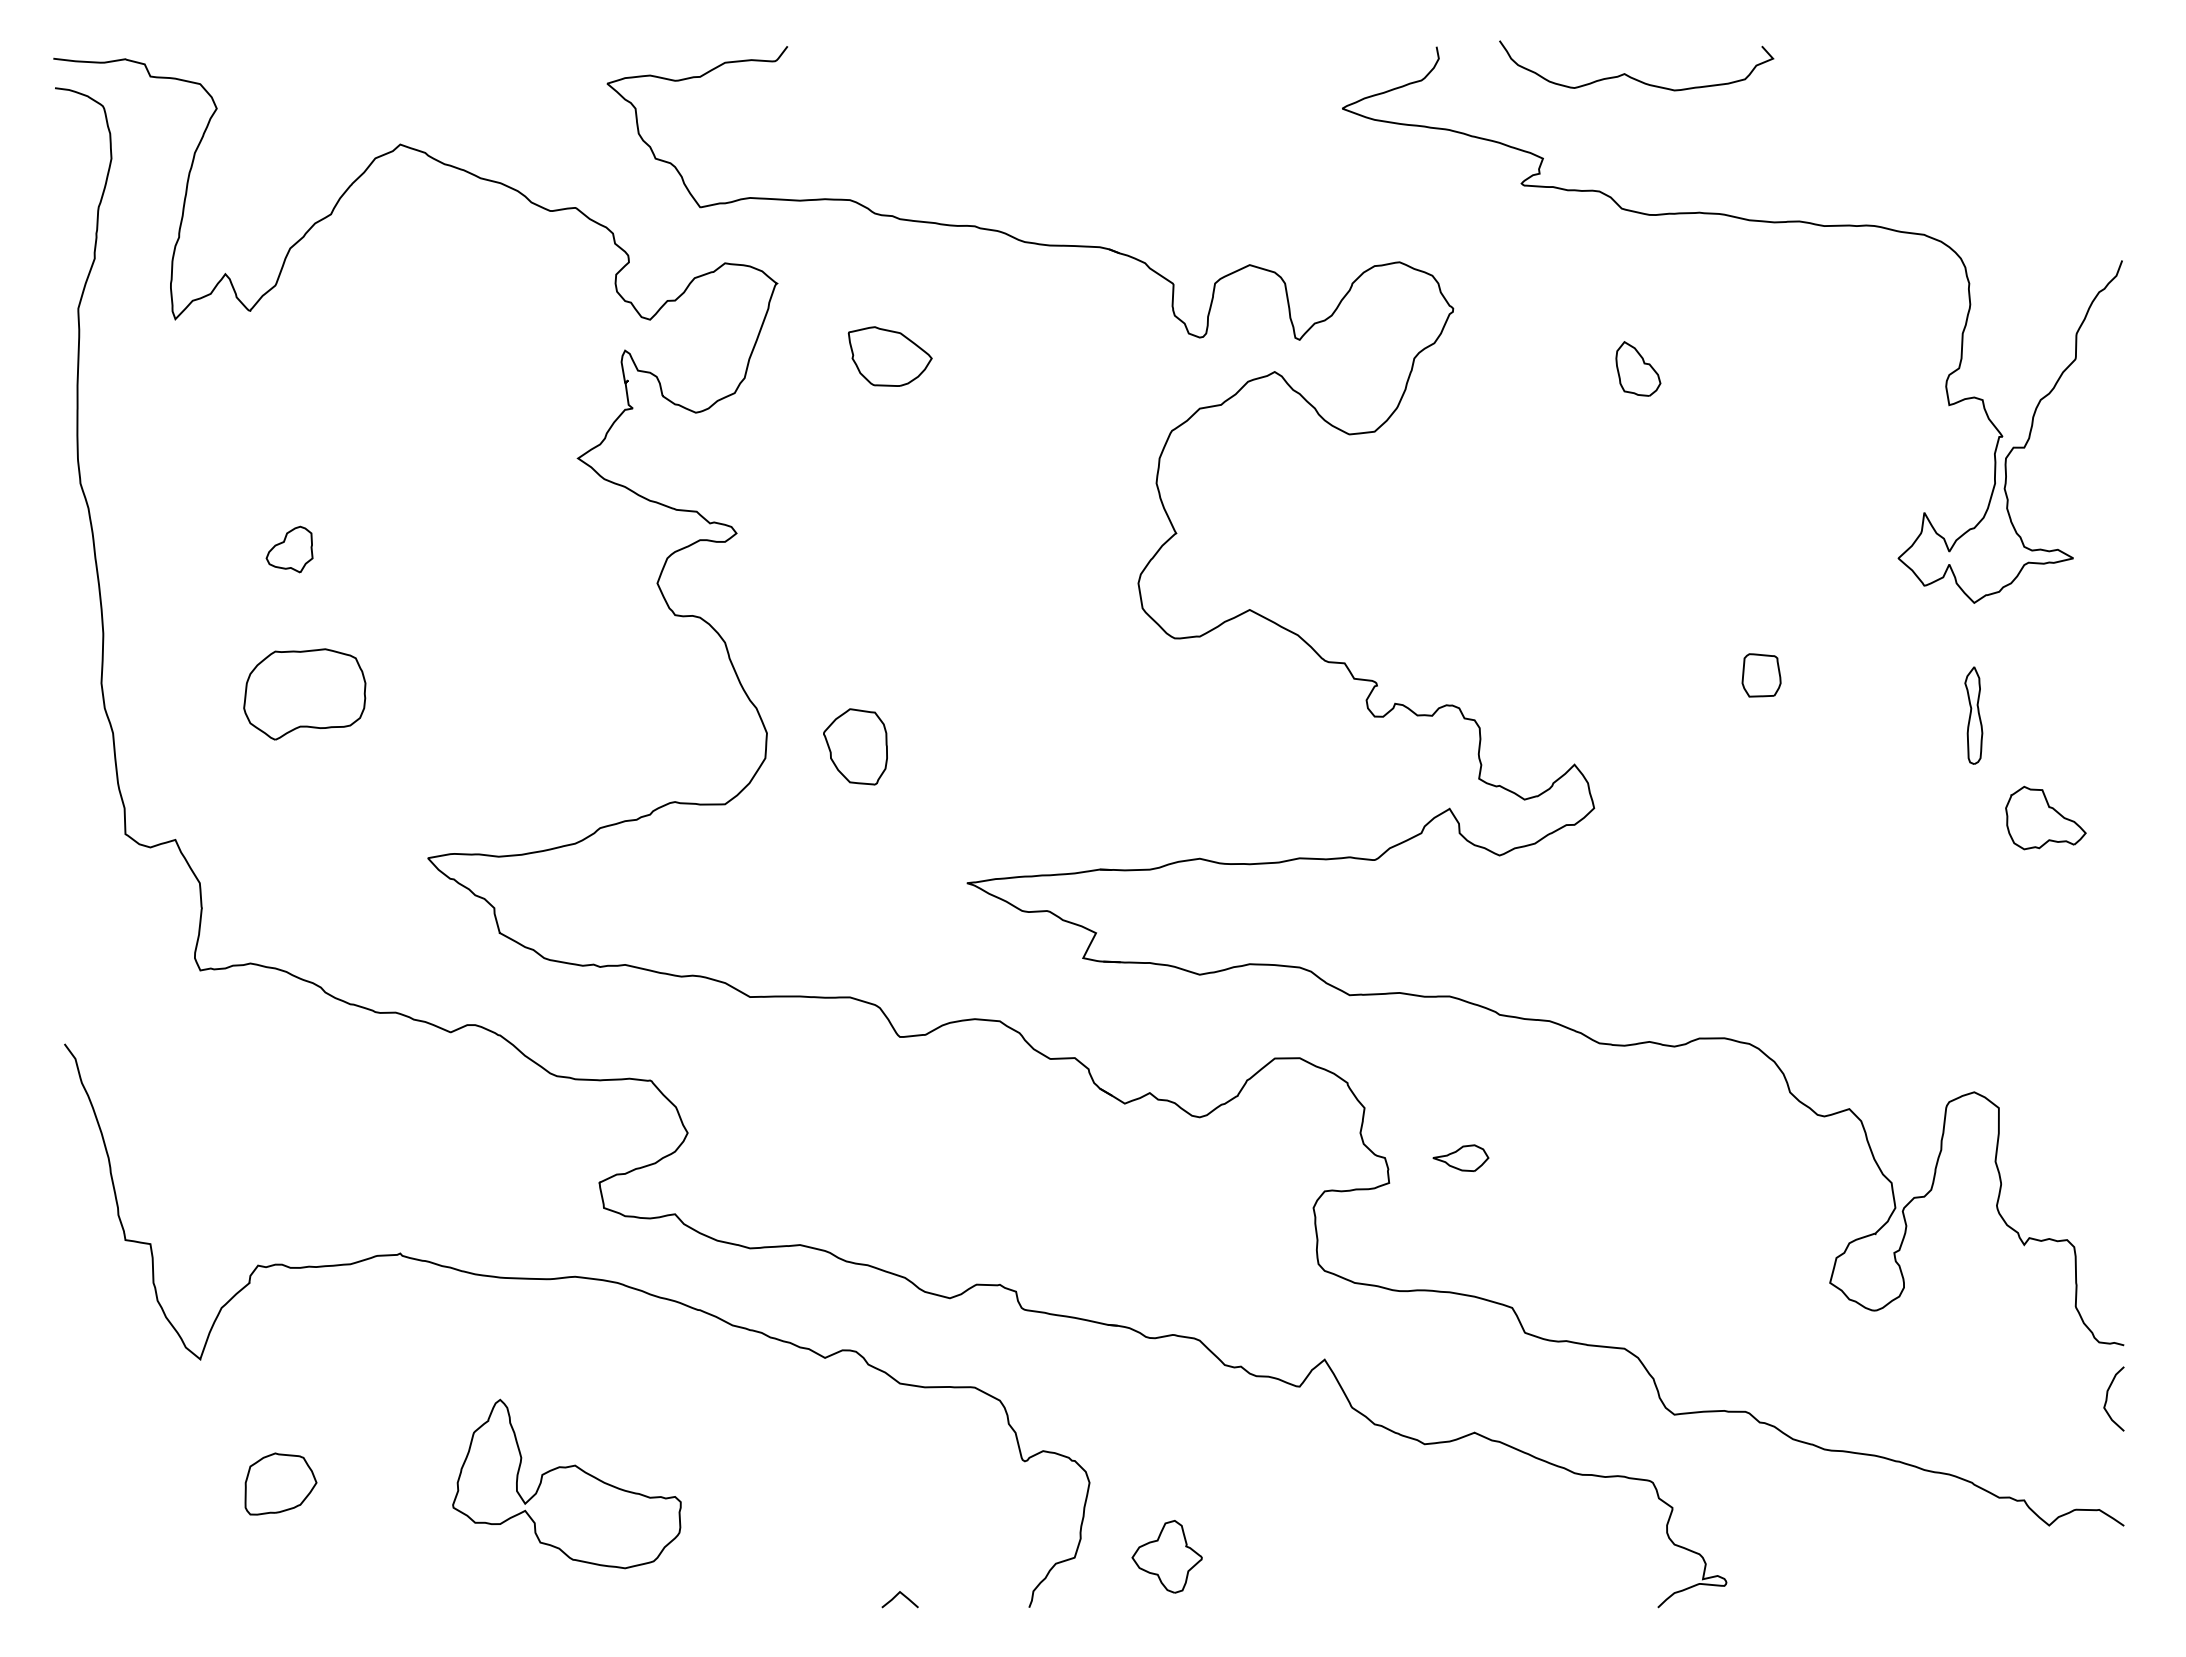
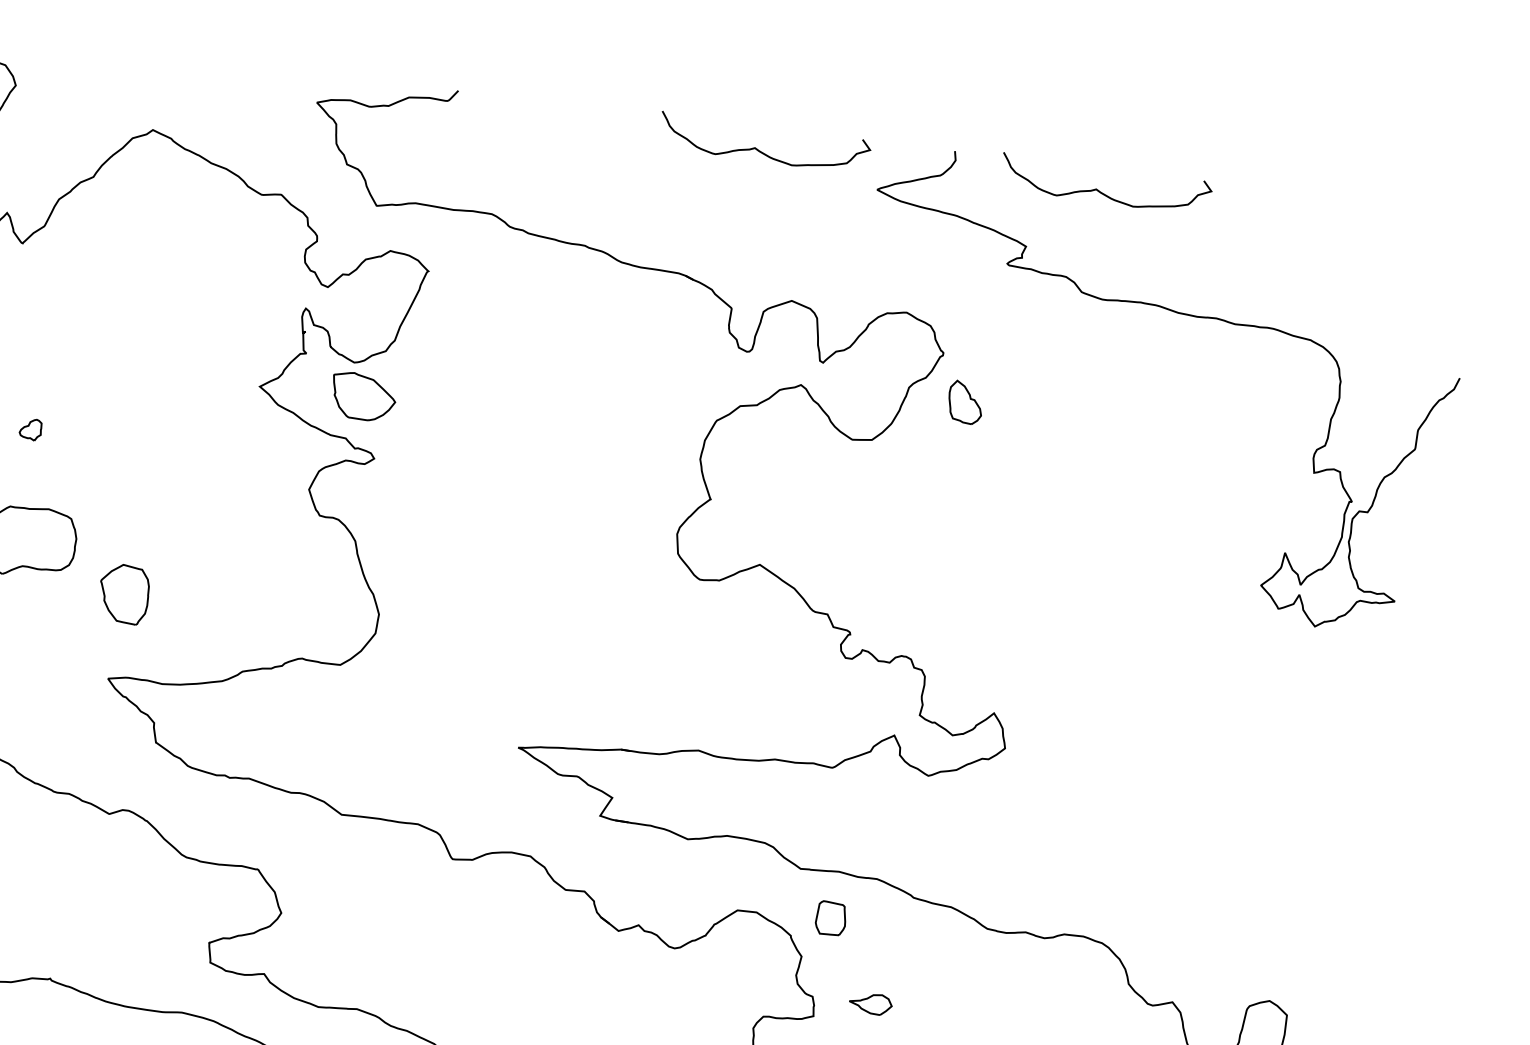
curve: (1185, 76) -> (760, 150), added
part: (889, 356) -> (363, 396), moved
part: (1638, 368) -> (965, 402), moved
part: (289, 549) -> (30, 429), size x0.6
part: (1761, 675) -> (831, 918), moved
part: (1973, 715) -> (1303, 712), removed
part: (855, 746) -> (124, 593), moved
part: (2045, 817) -> (1349, 797), removed

